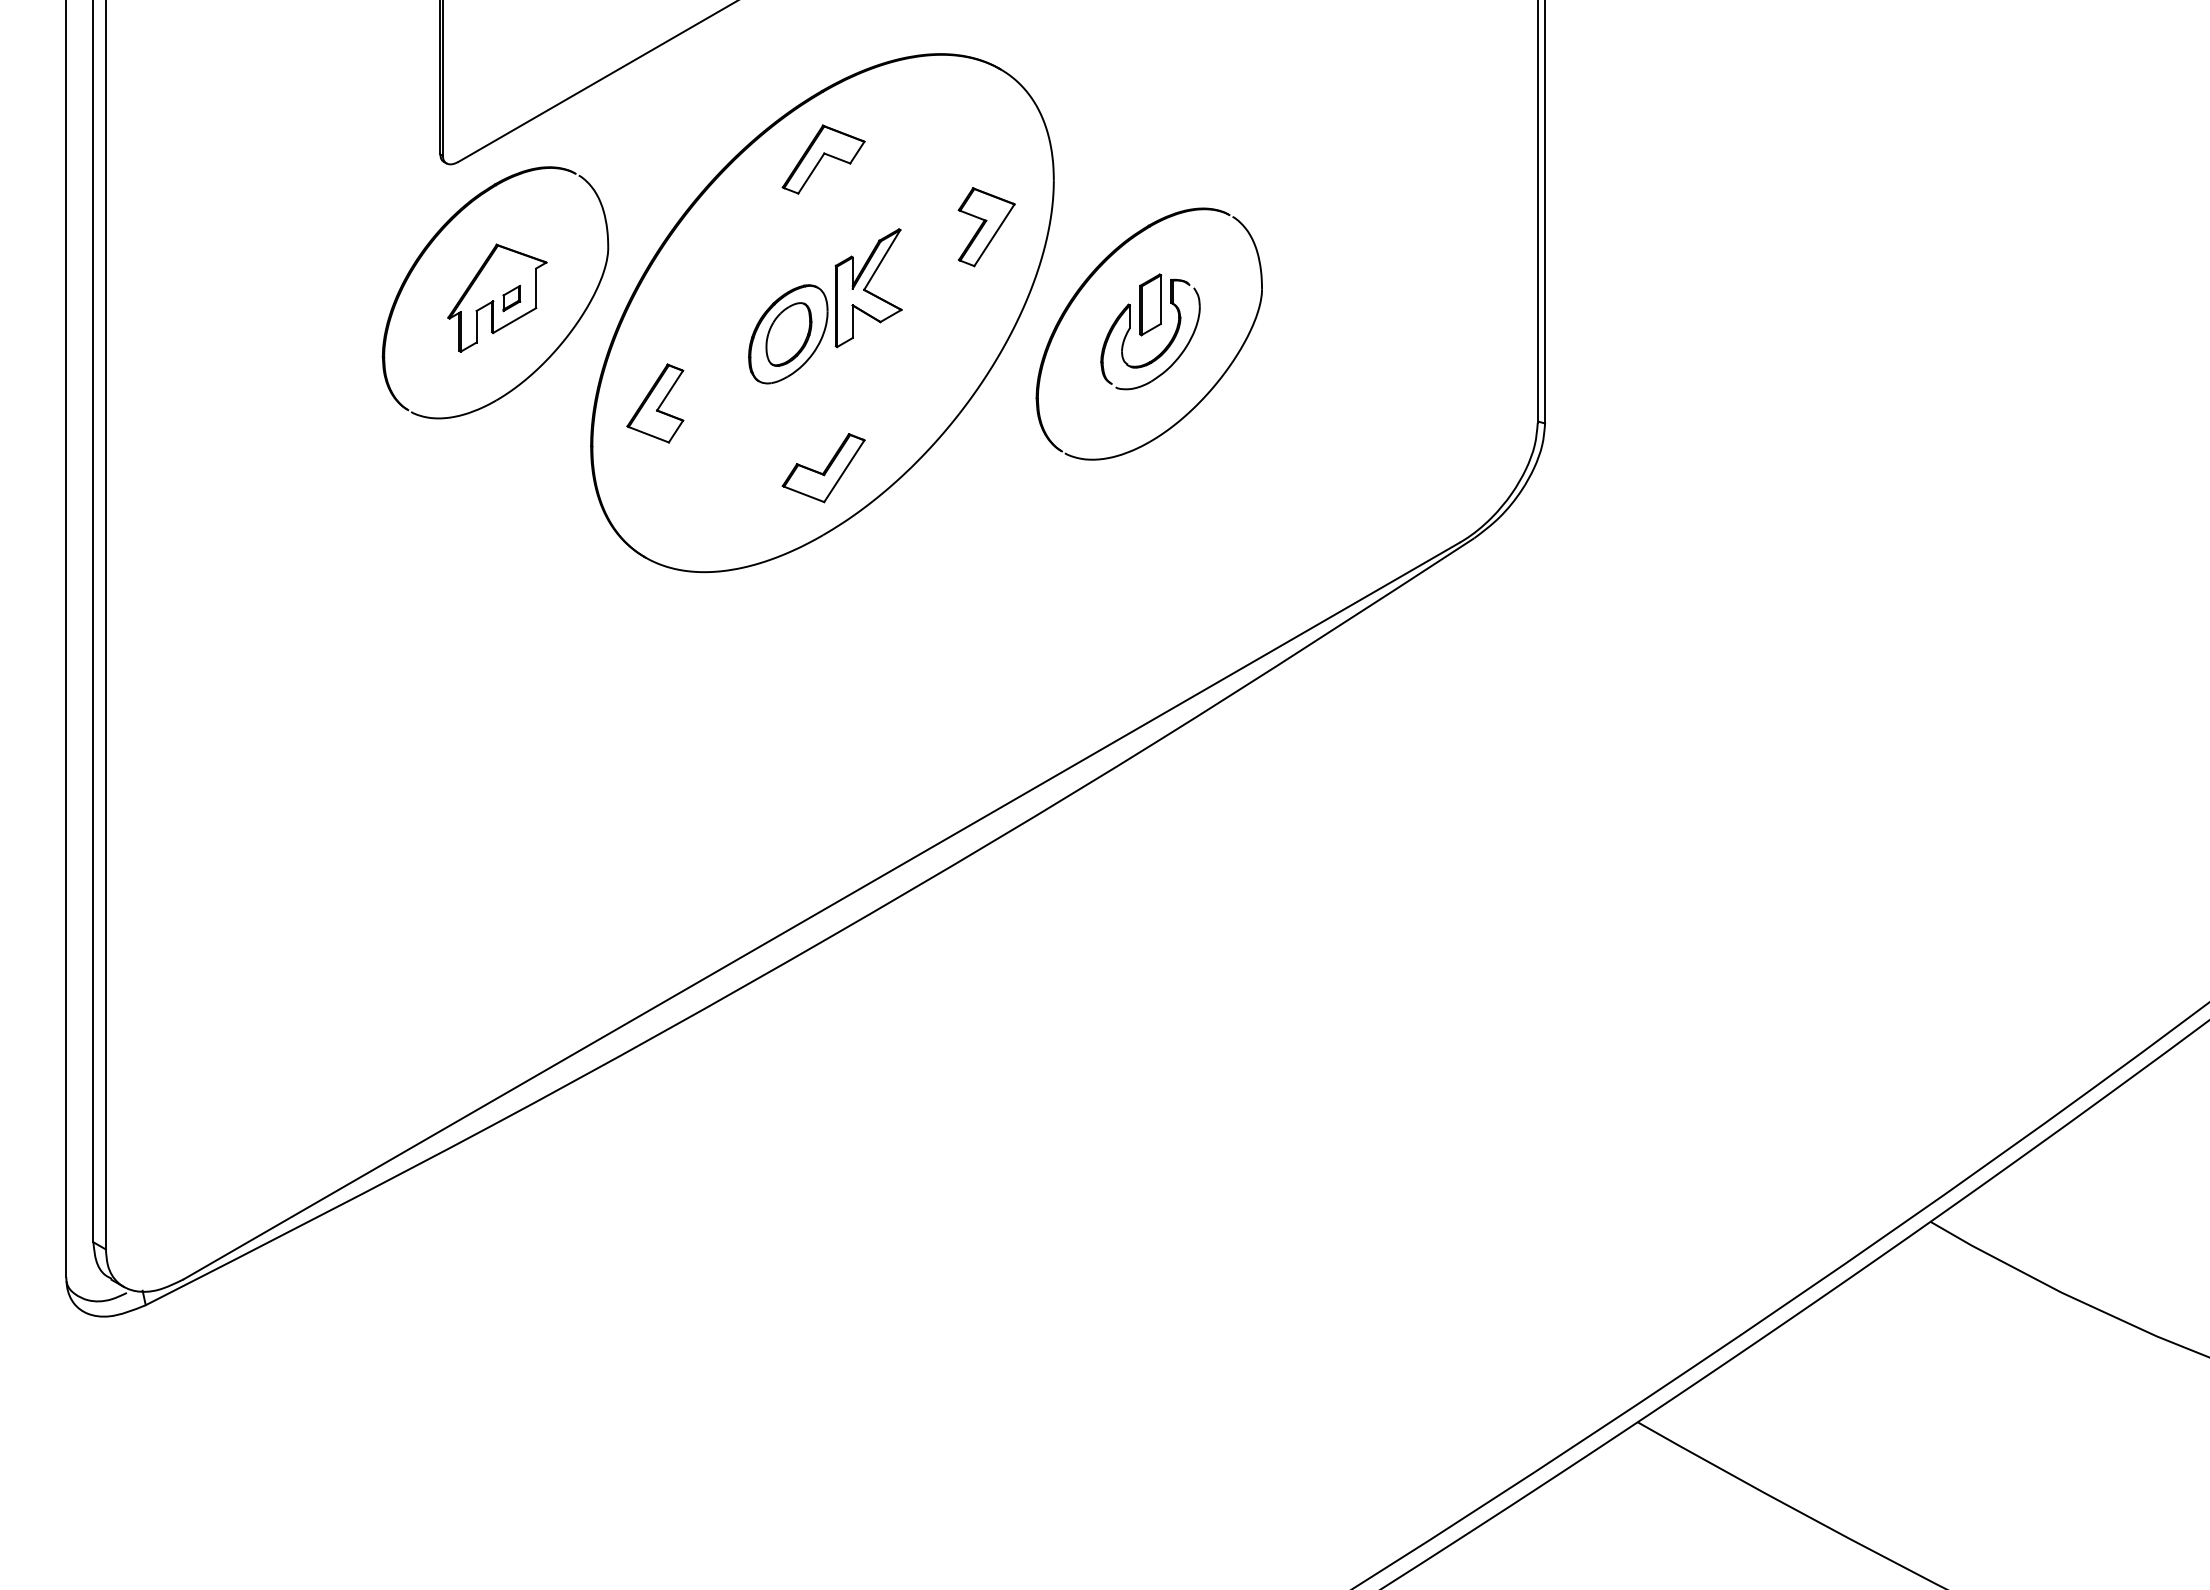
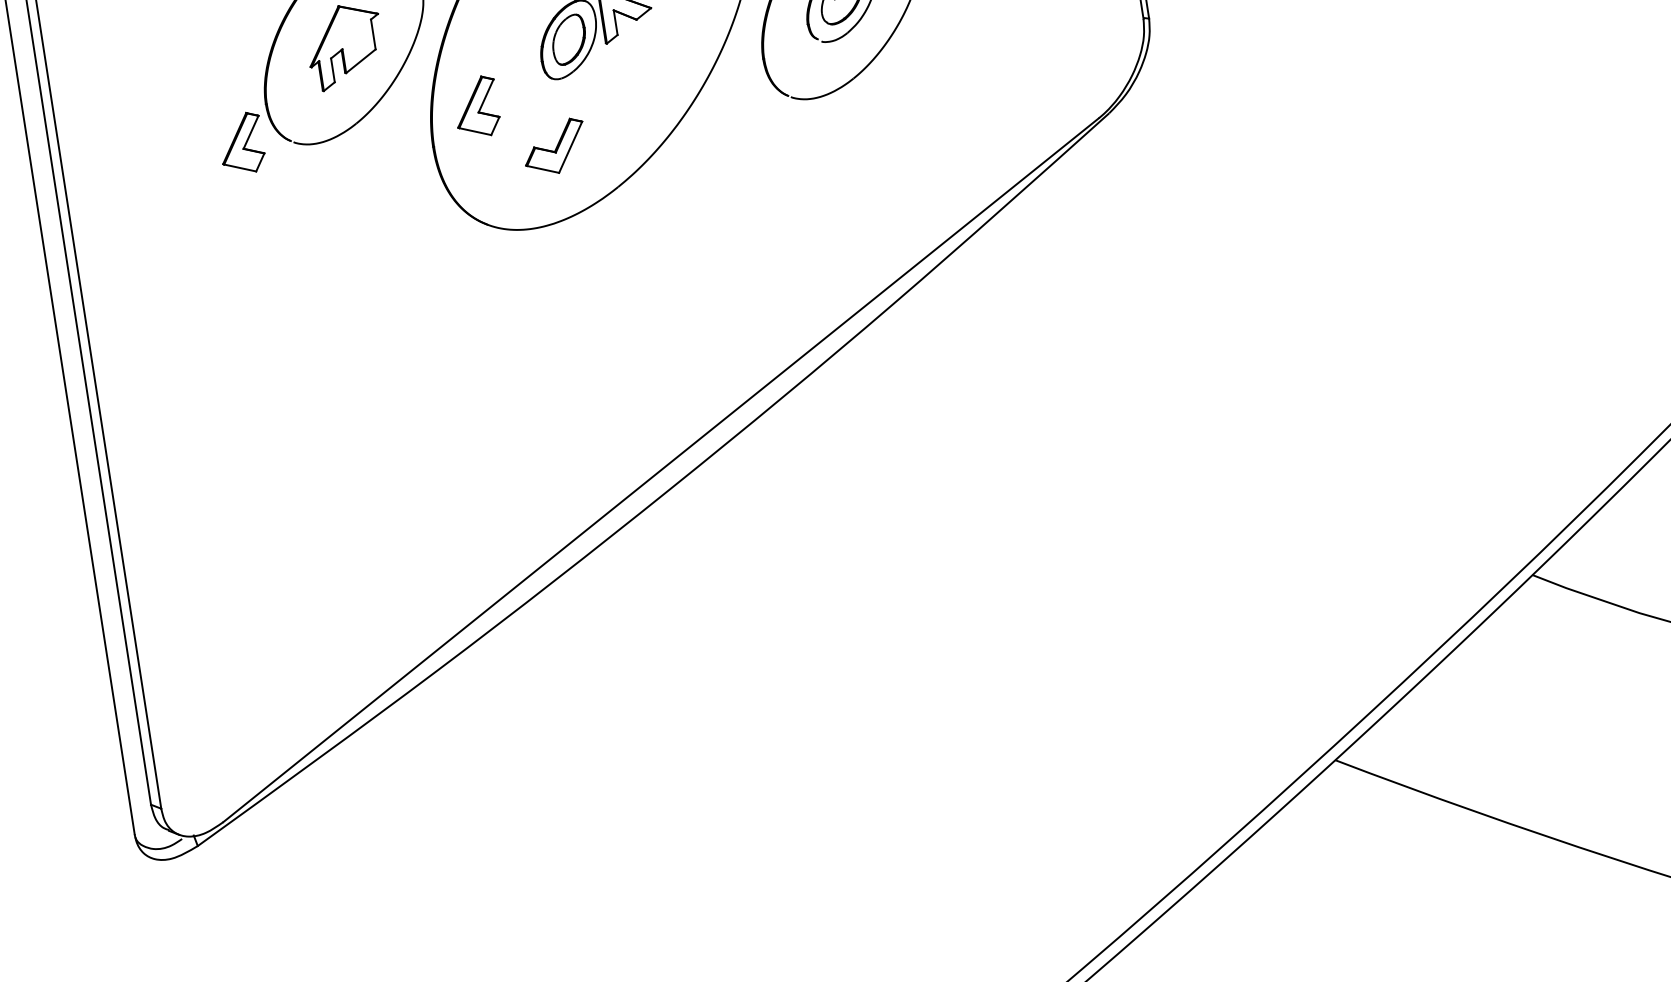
part: (511, 298) -> (355, 45), removed
part: (343, 403) -> (241, 143), added
part: (823, 468) -> (554, 147), moved

